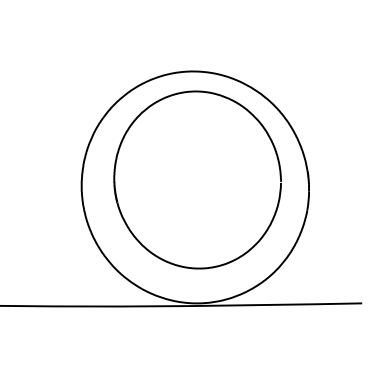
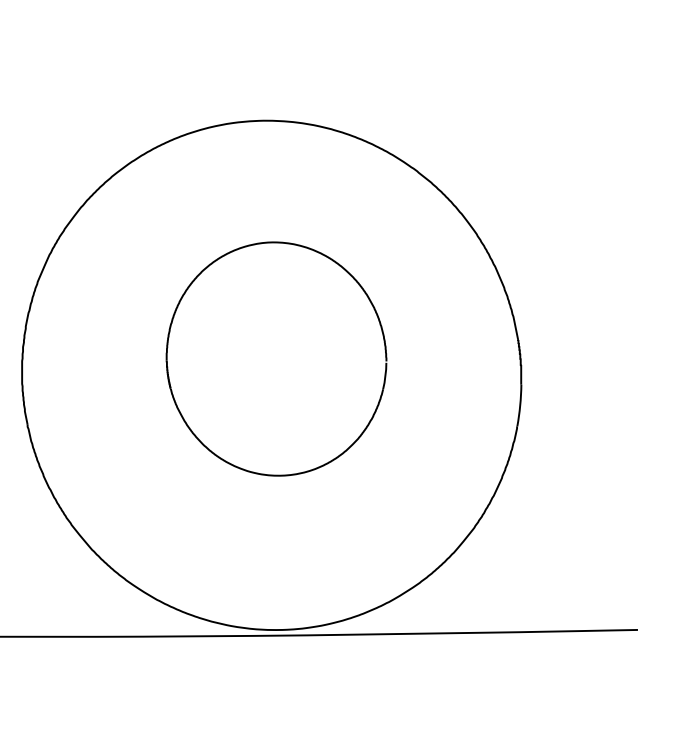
part: (197, 179) -> (276, 357), size x0.6

